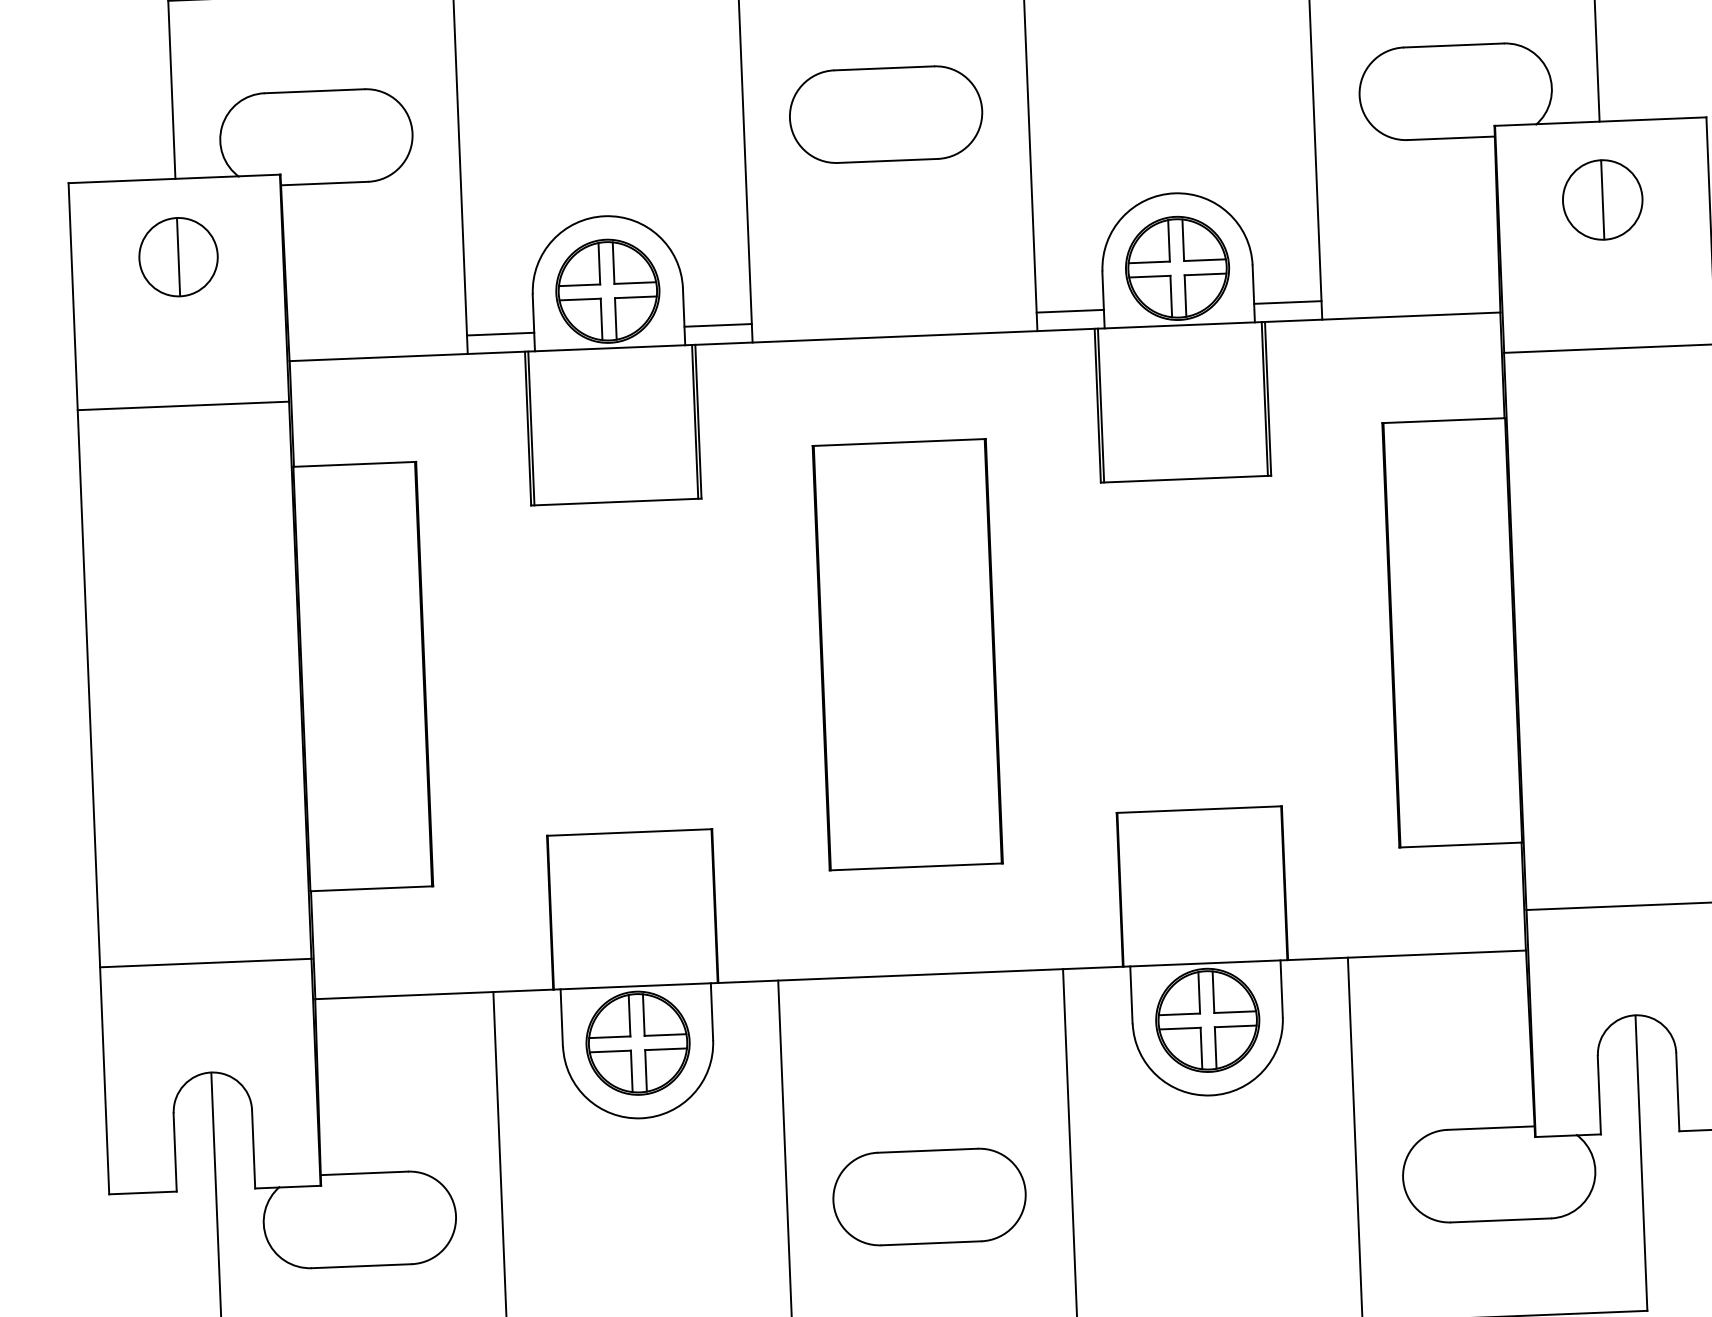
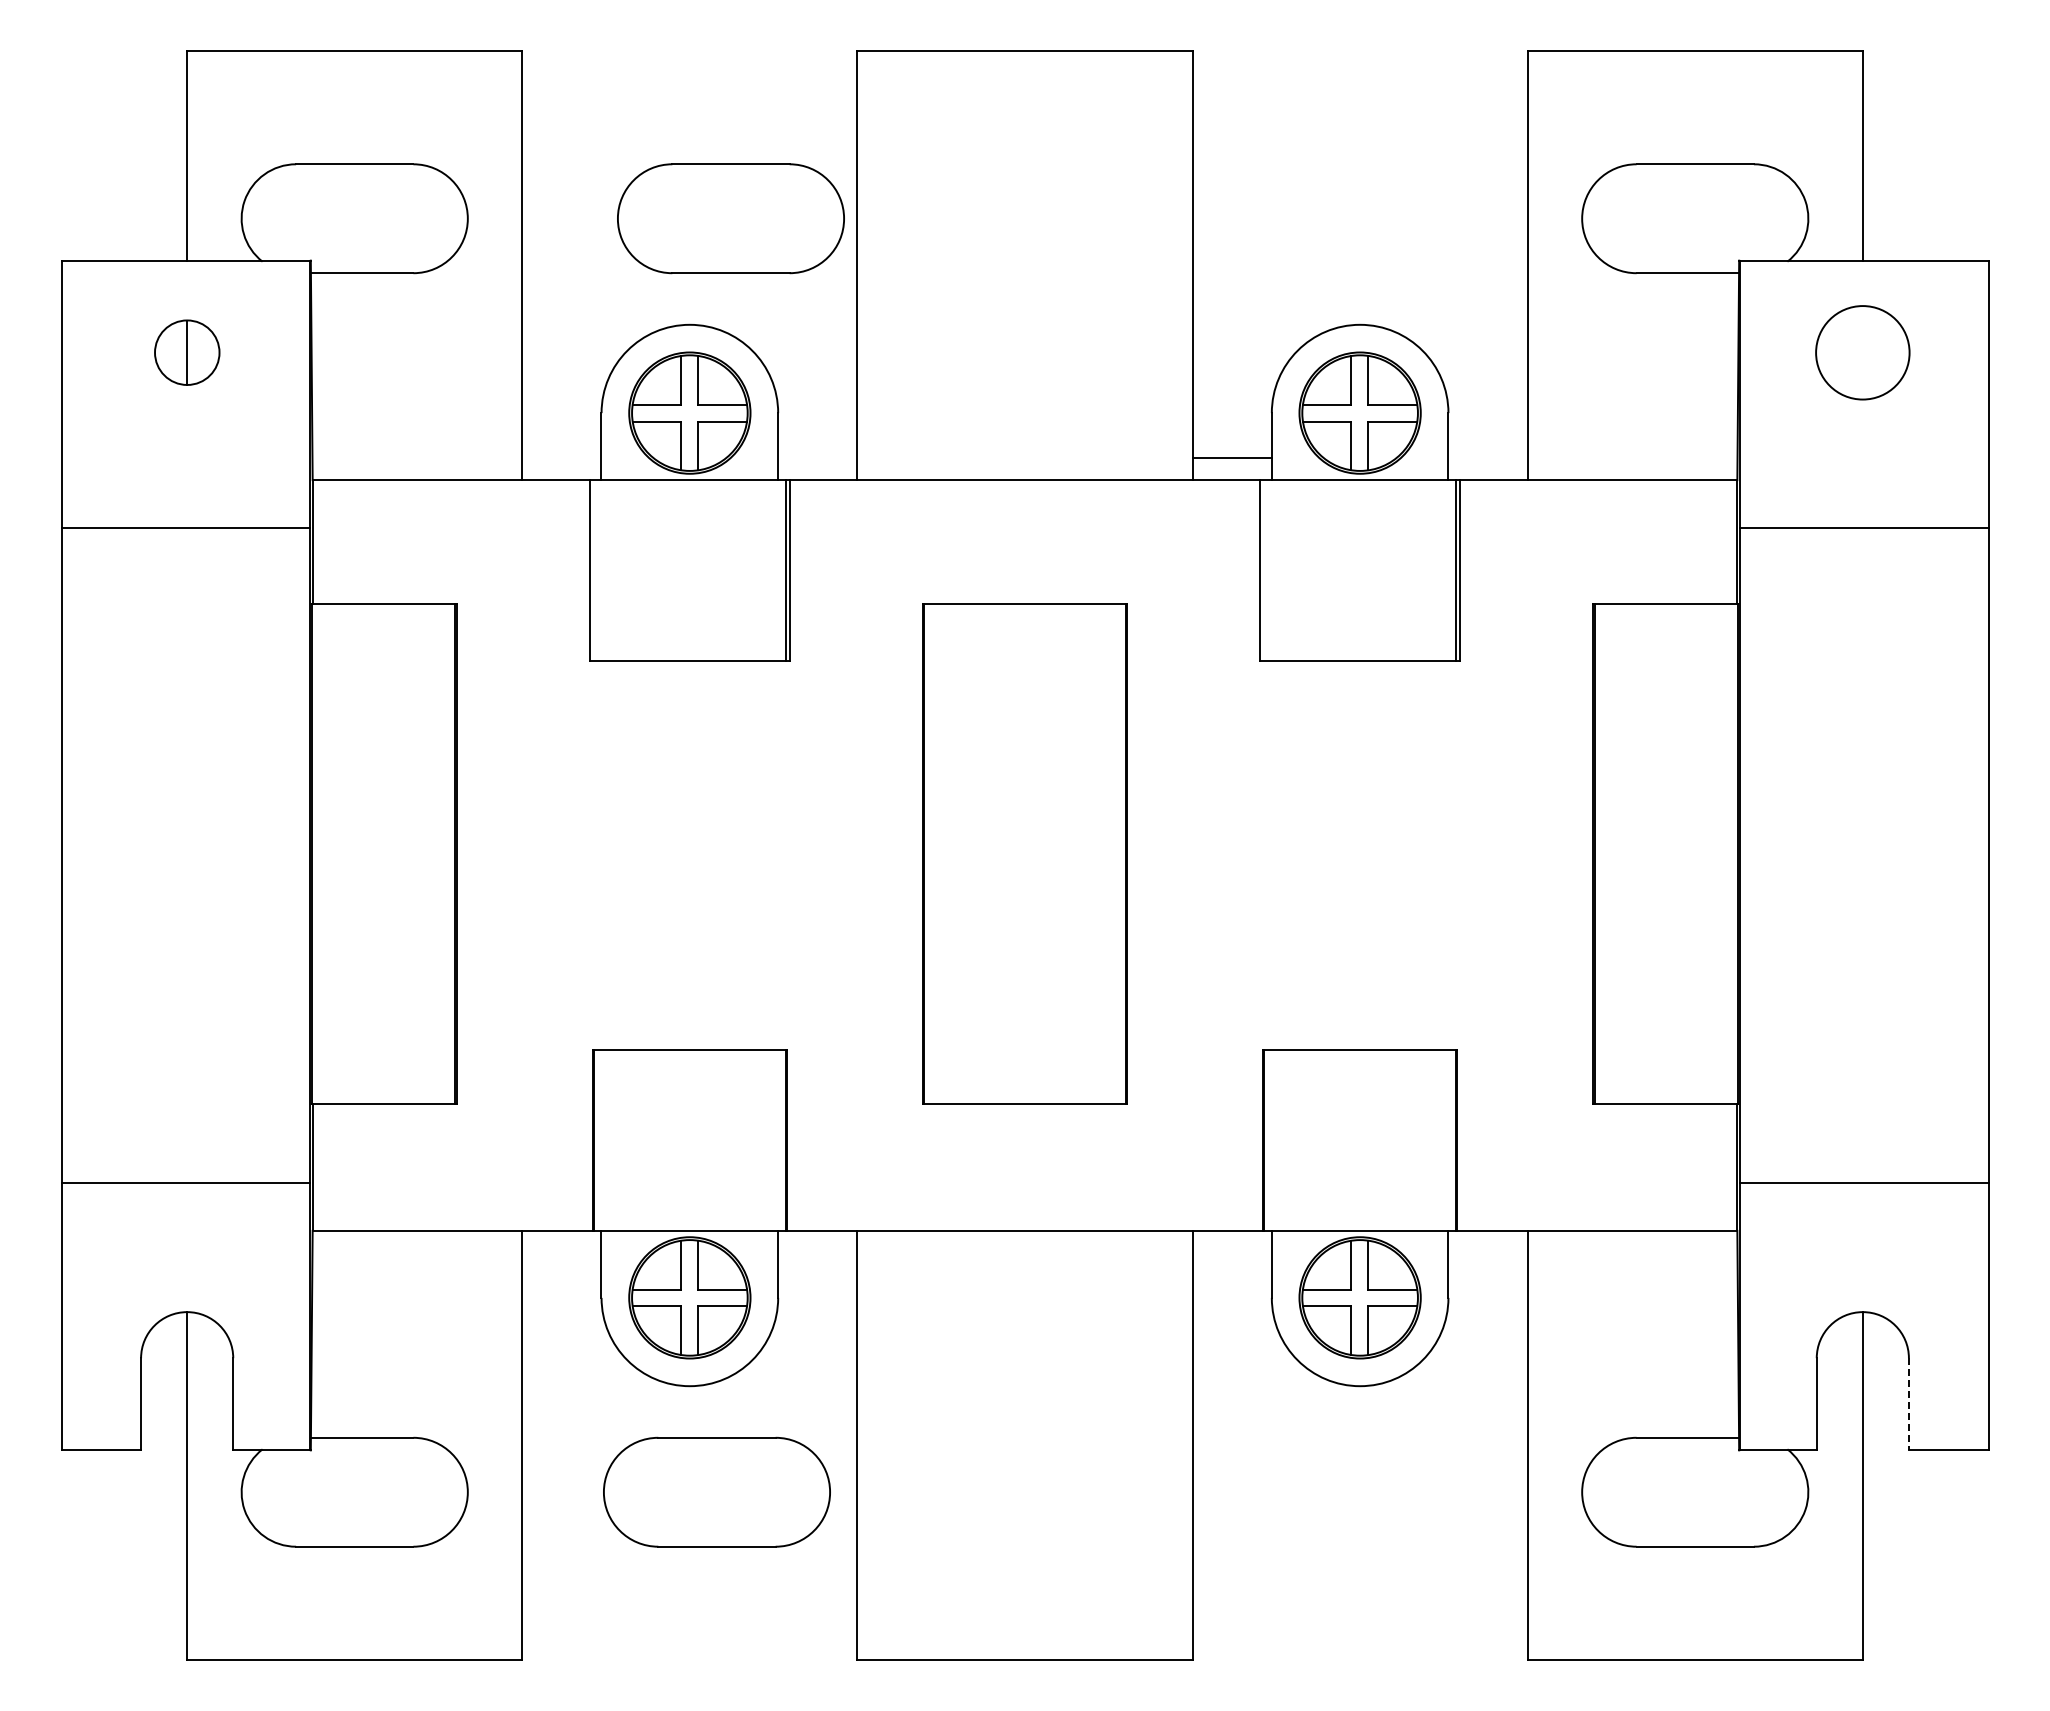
part: (885, 114) -> (730, 218), moved
line: (1602, 199) -> (1862, 352), removed
part: (178, 256) -> (187, 352), size x0.7
line: (1287, 302) -> (1487, 458), removed
line: (717, 325) -> (817, 458), removed
line: (500, 334) -> (561, 458), removed
line: (1100, 405) -> (1263, 570), removed
line: (531, 428) -> (593, 570), removed
line: (1677, 1092) -> (1908, 1404), solid -> dashed
part: (929, 1196) -> (716, 1491), moved

